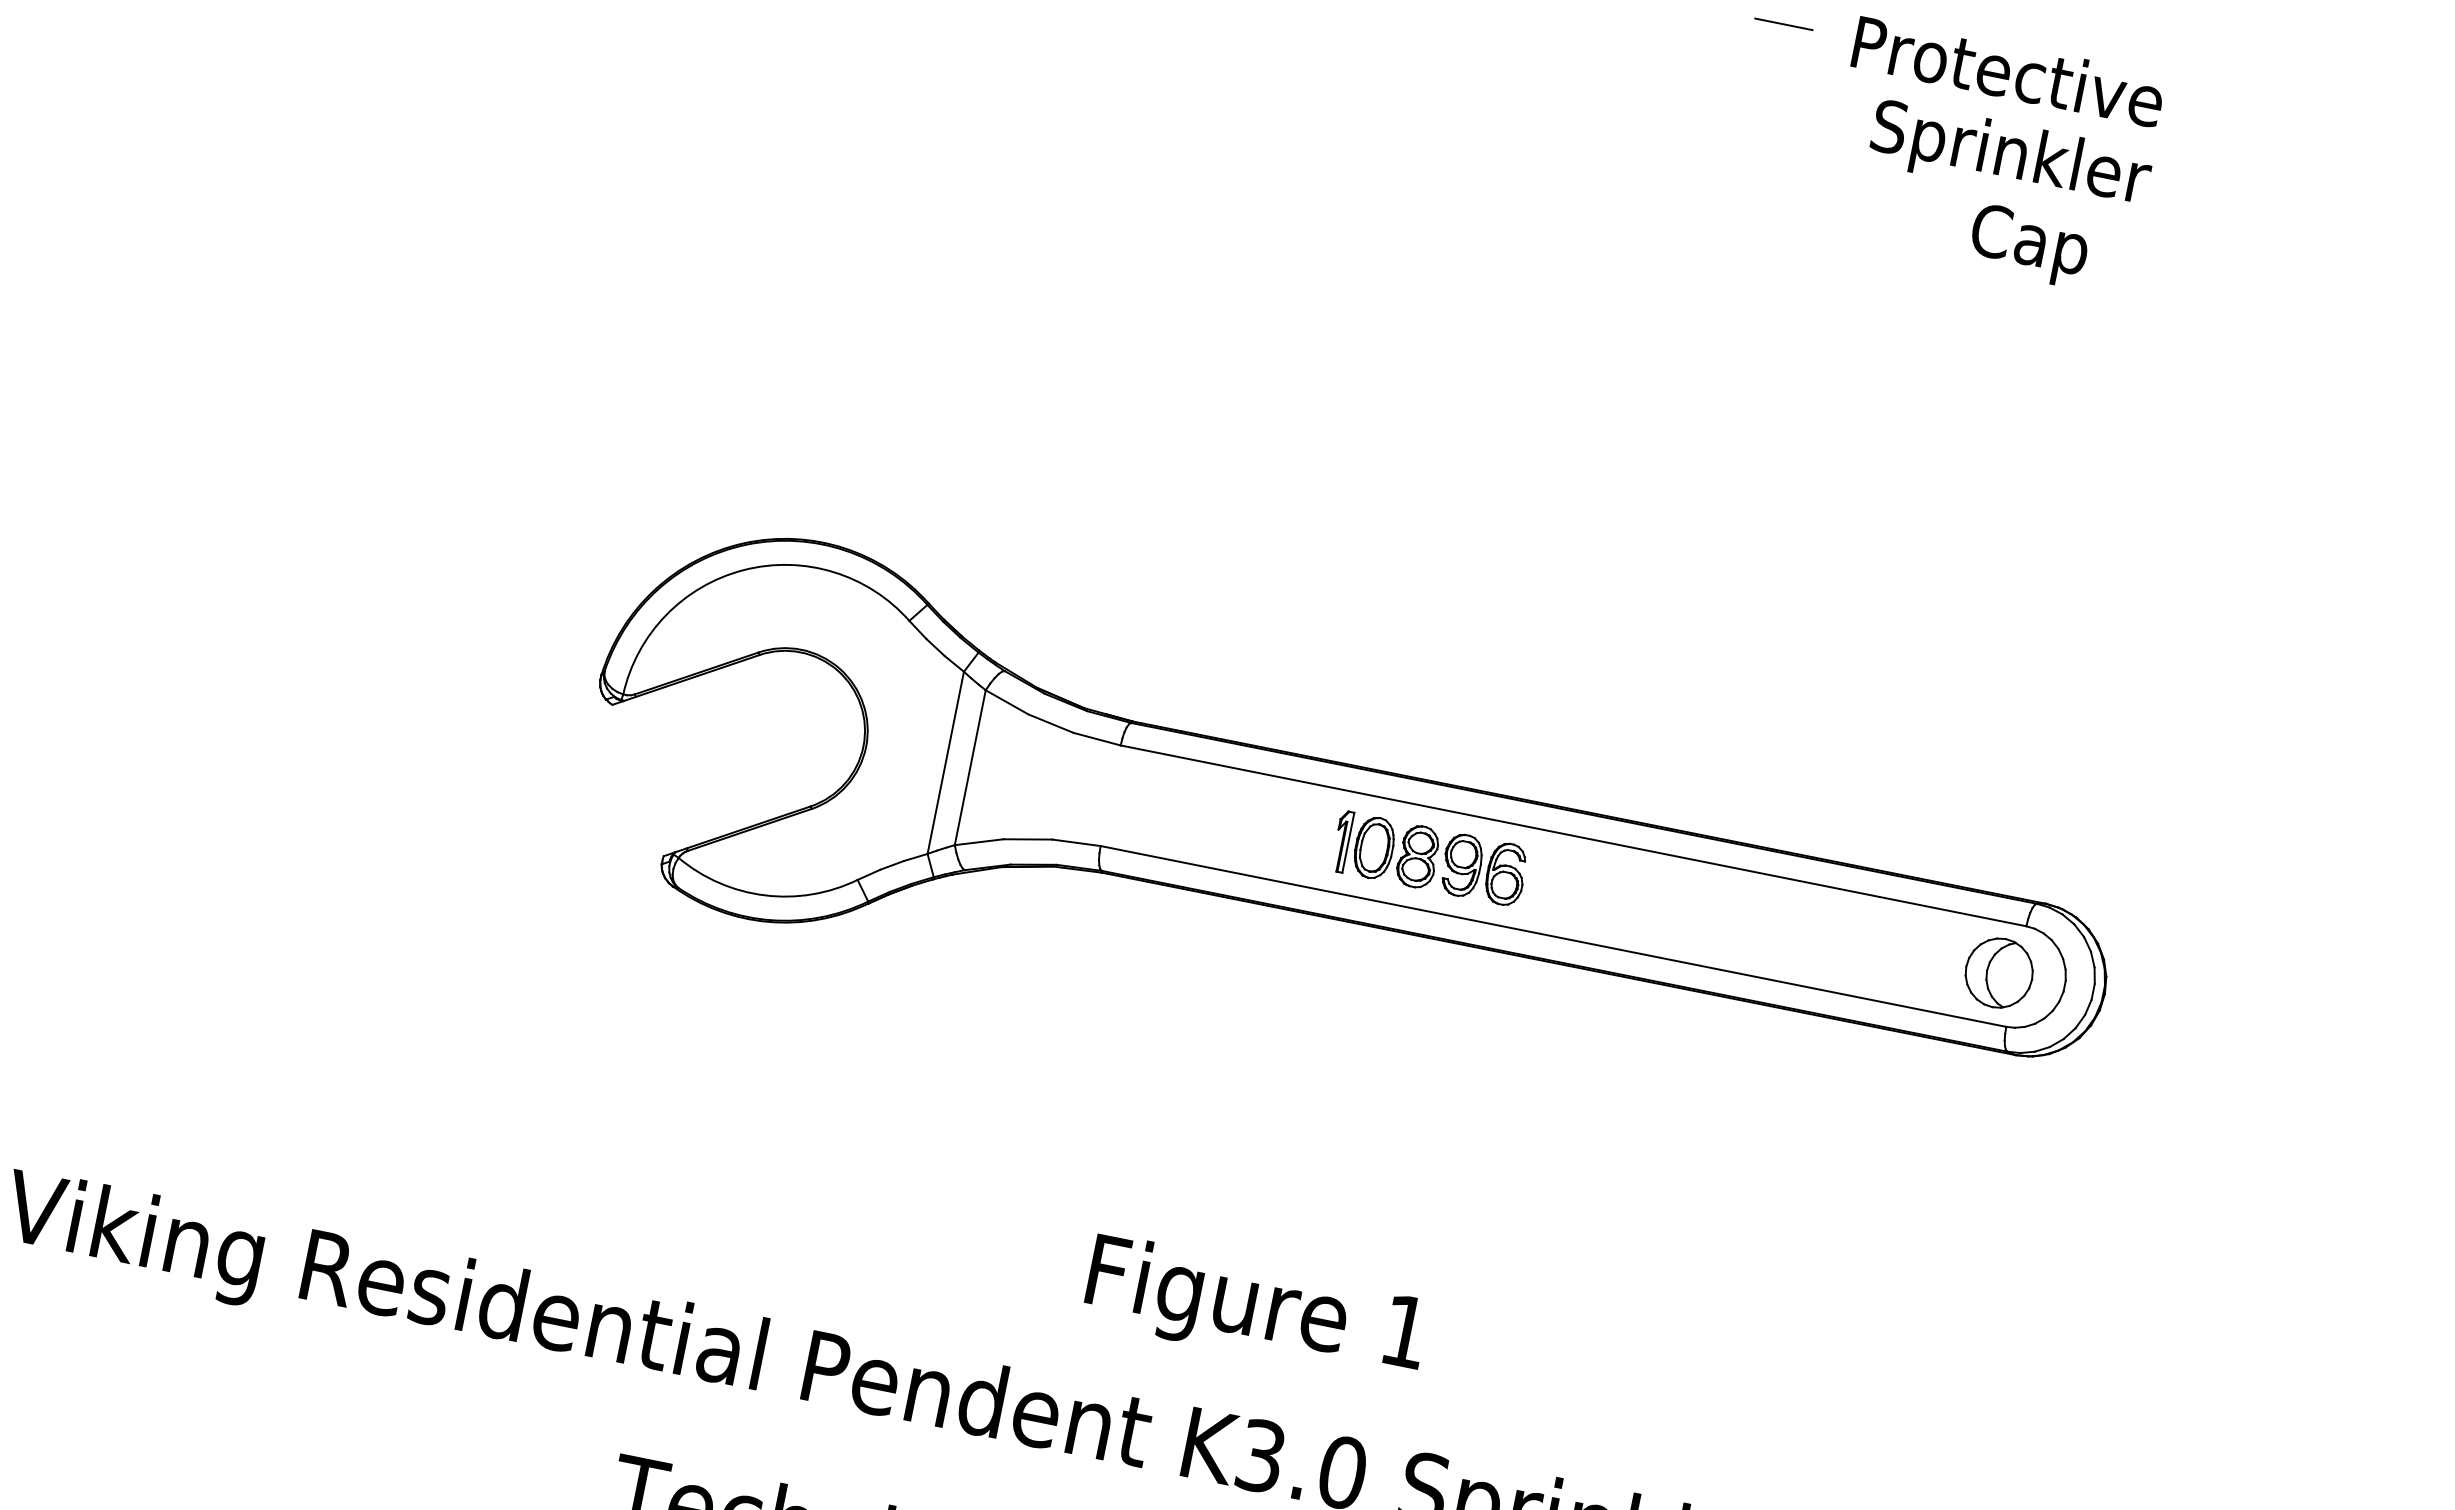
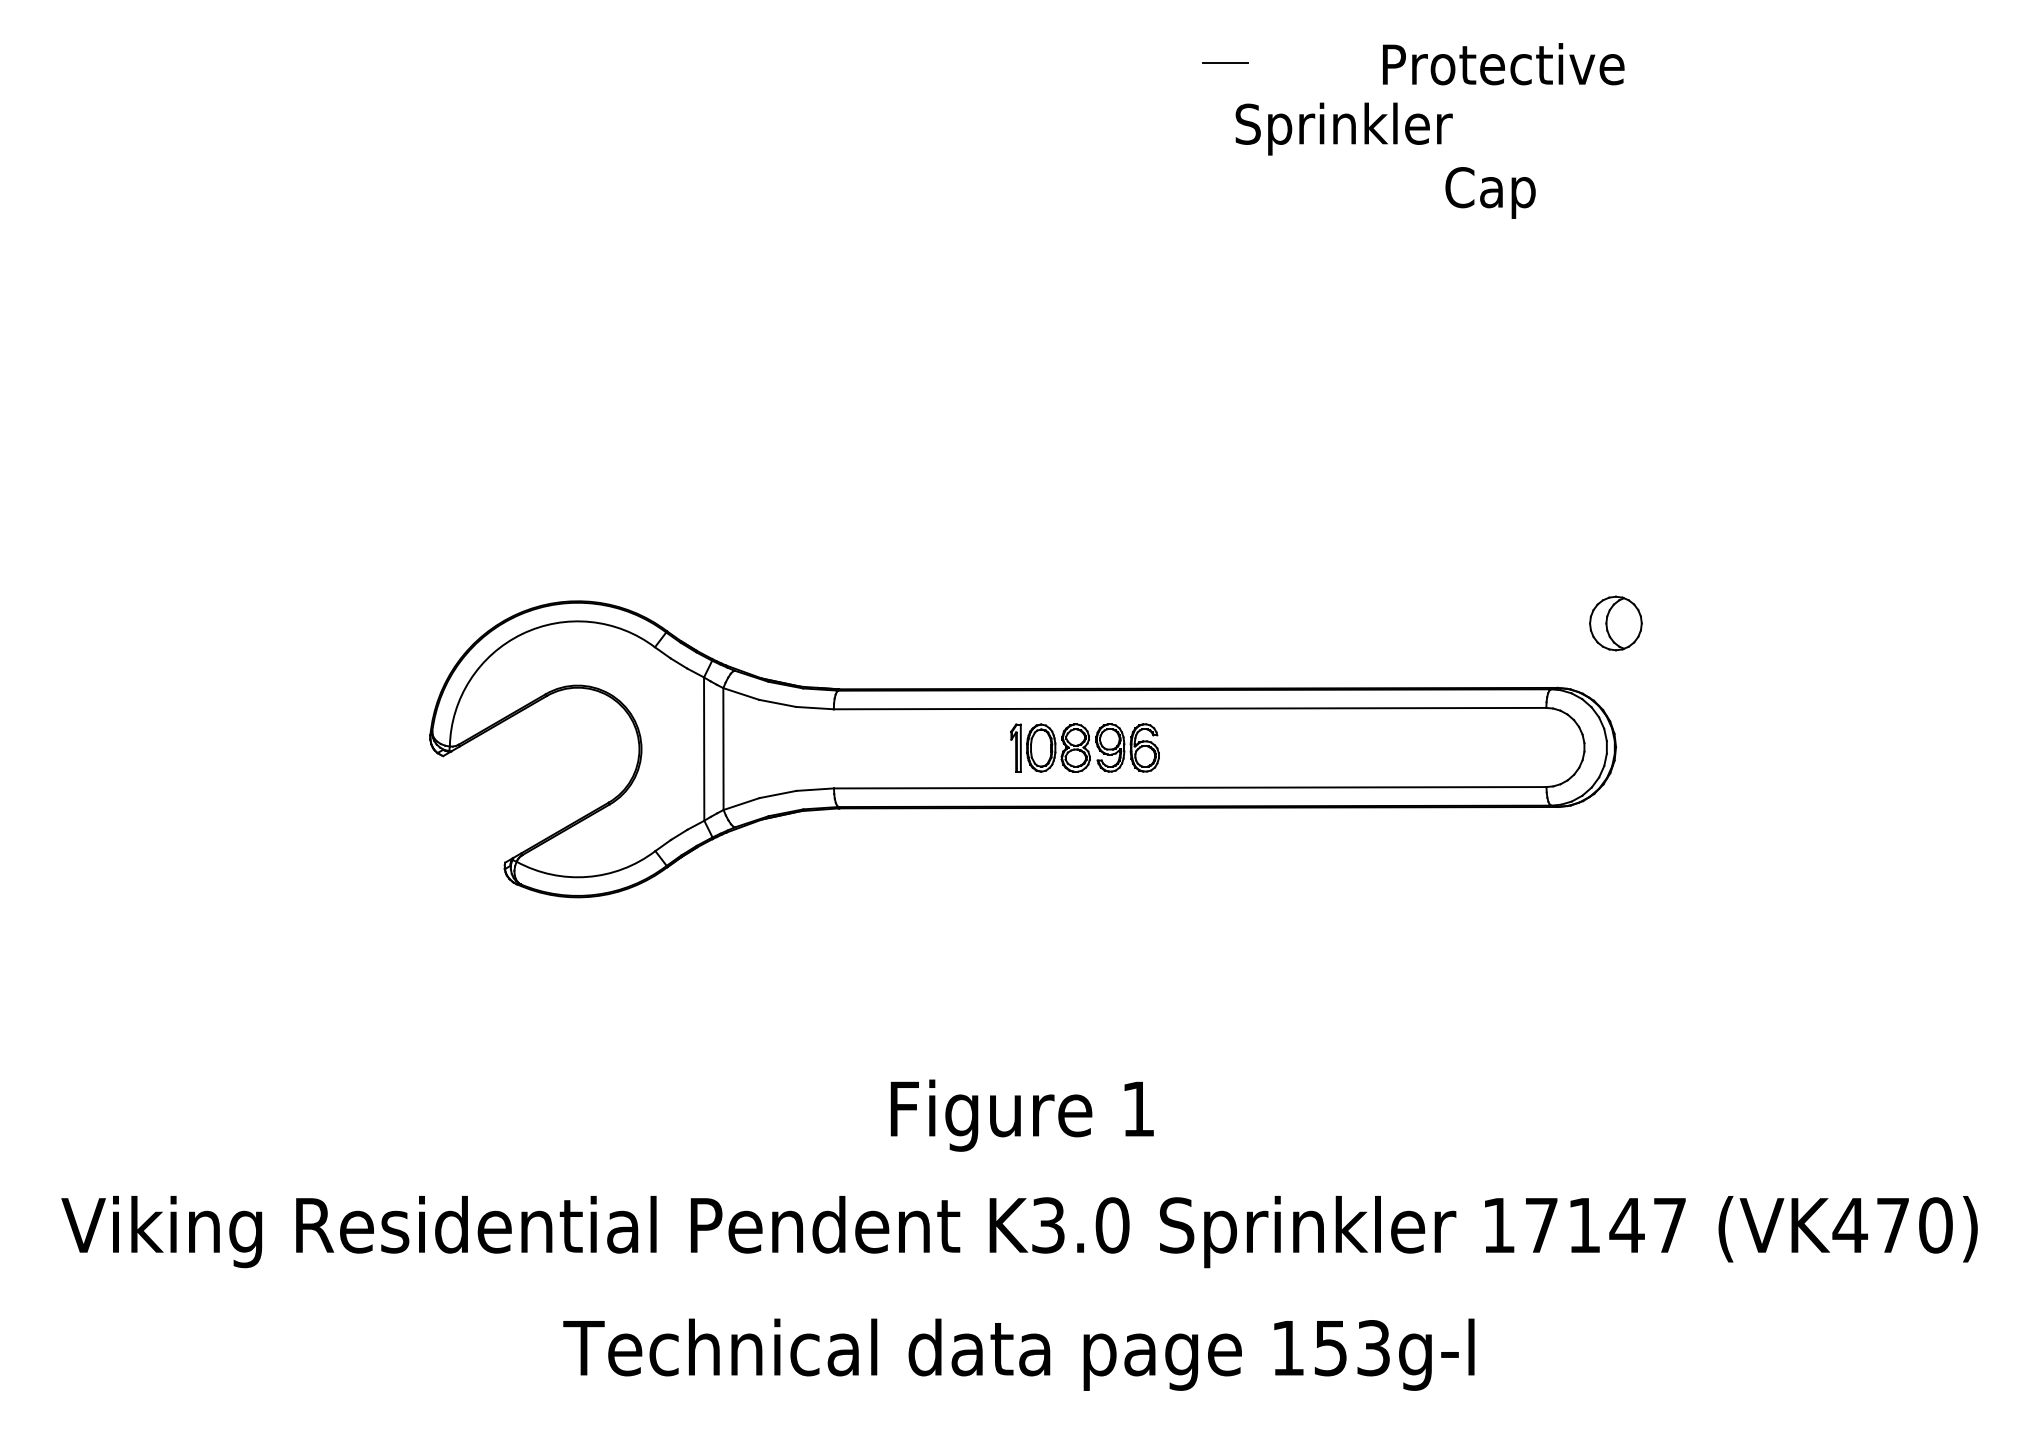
text: (2008, 71) -> (1503, 64), moved
text: (2009, 156) -> (1343, 128), moved
text: (2029, 245) -> (1490, 192), moved
part: (1998, 973) -> (1615, 623), moved

